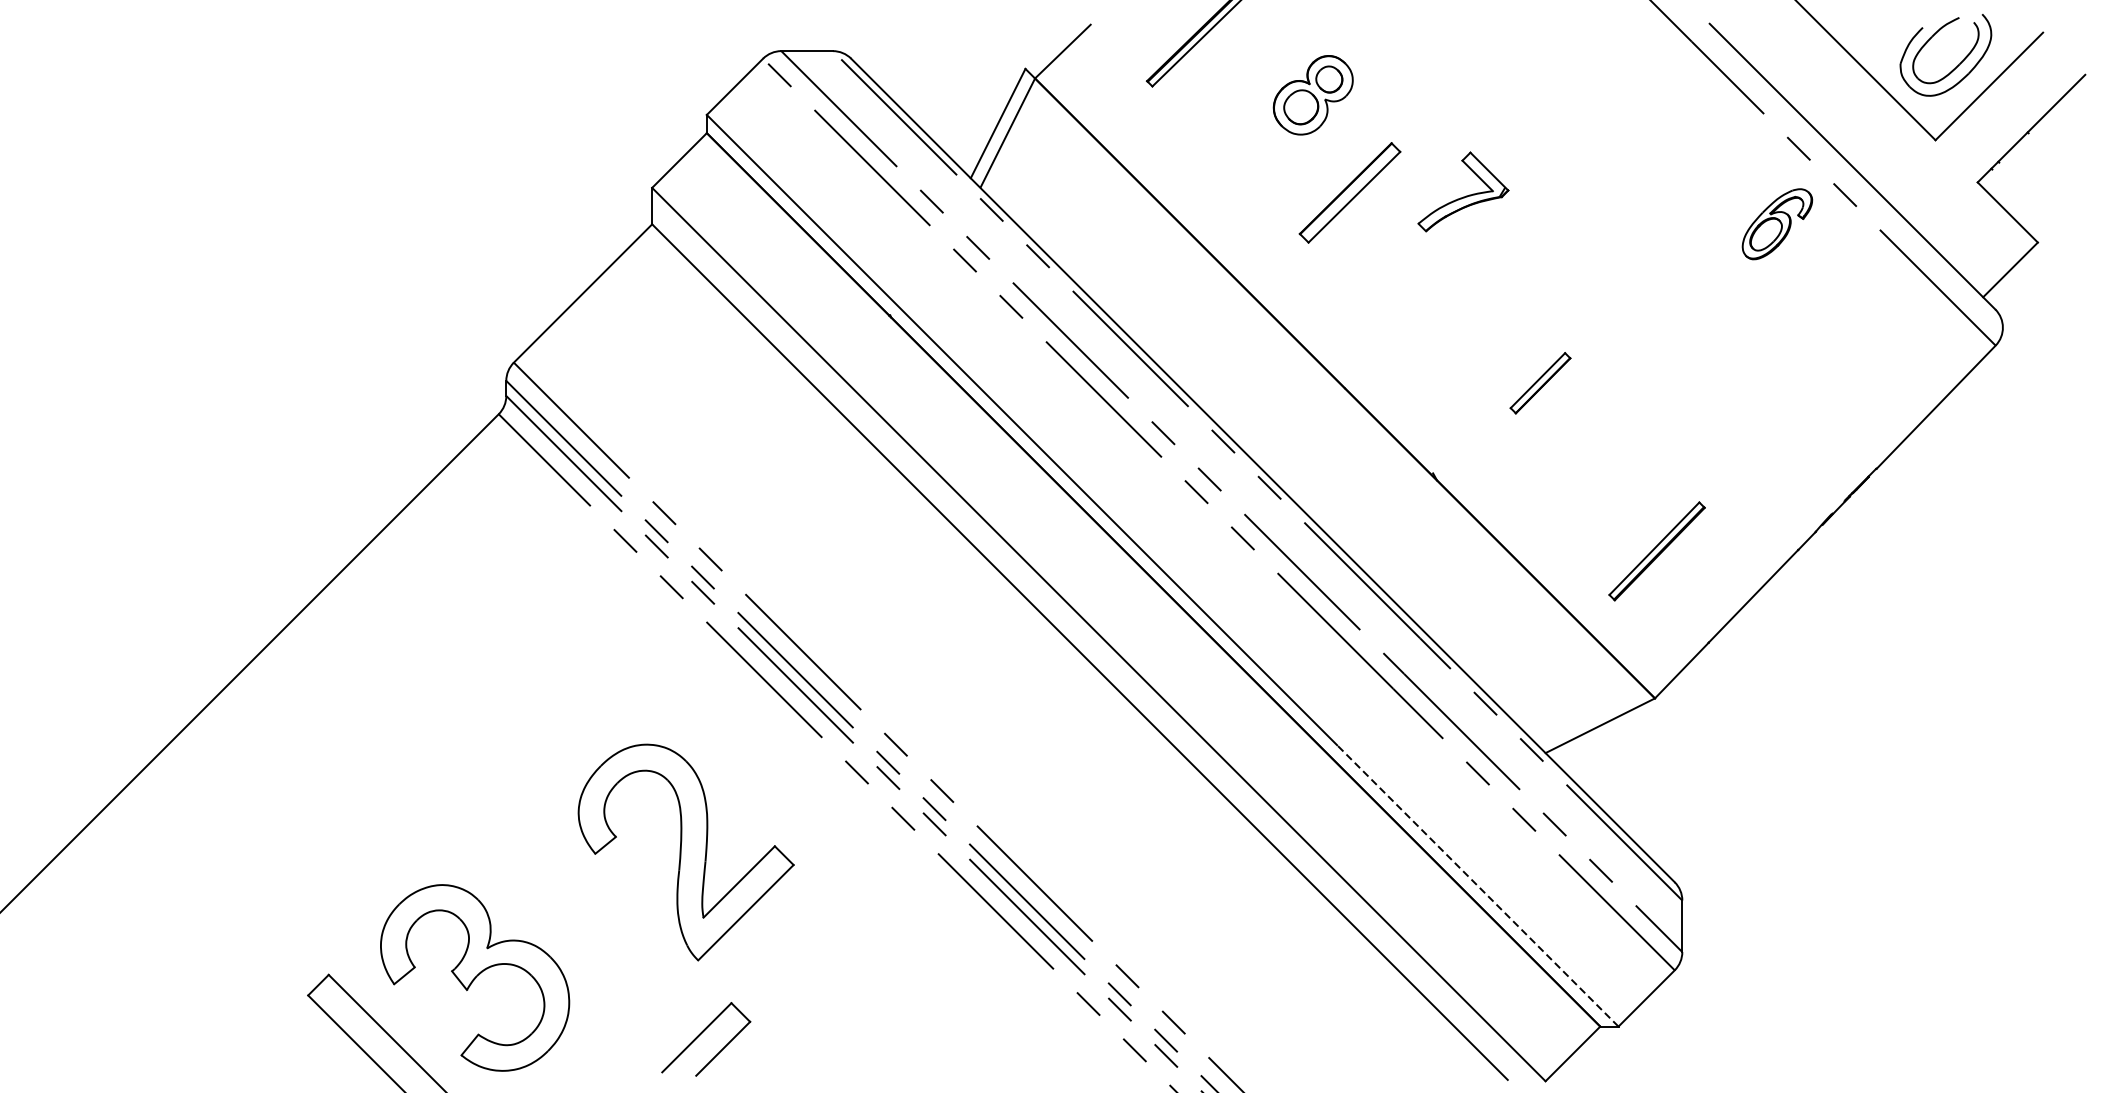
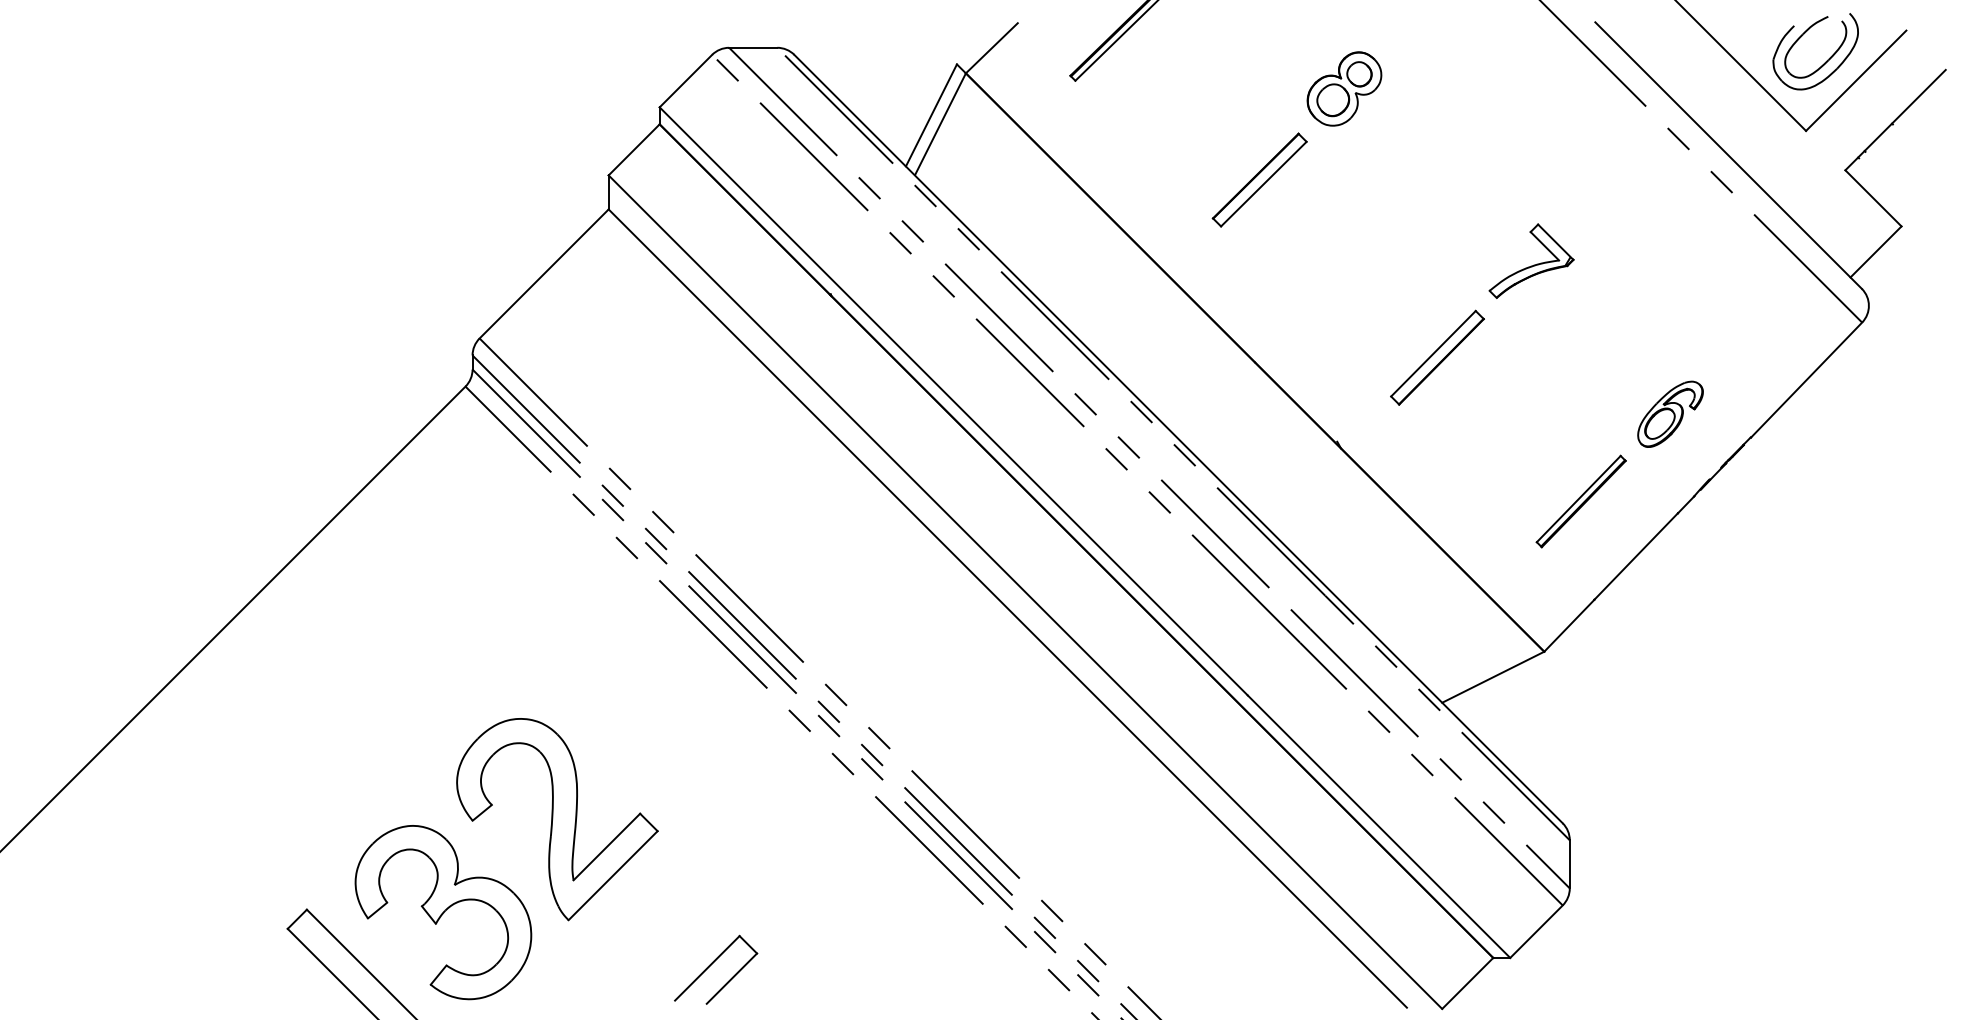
part: (1313, 94) -> (1344, 88), moved
part: (1463, 191) -> (1531, 260), moved
part: (1777, 223) -> (1670, 413), moved
part: (1540, 383) -> (1437, 357), size x1.67
part: (1656, 551) -> (1580, 501), moved
part: (686, 852) -> (557, 819), moved
line: (1478, 885) -> (1379, 826), dashed -> solid
part: (702, 1033) -> (712, 964), moved

